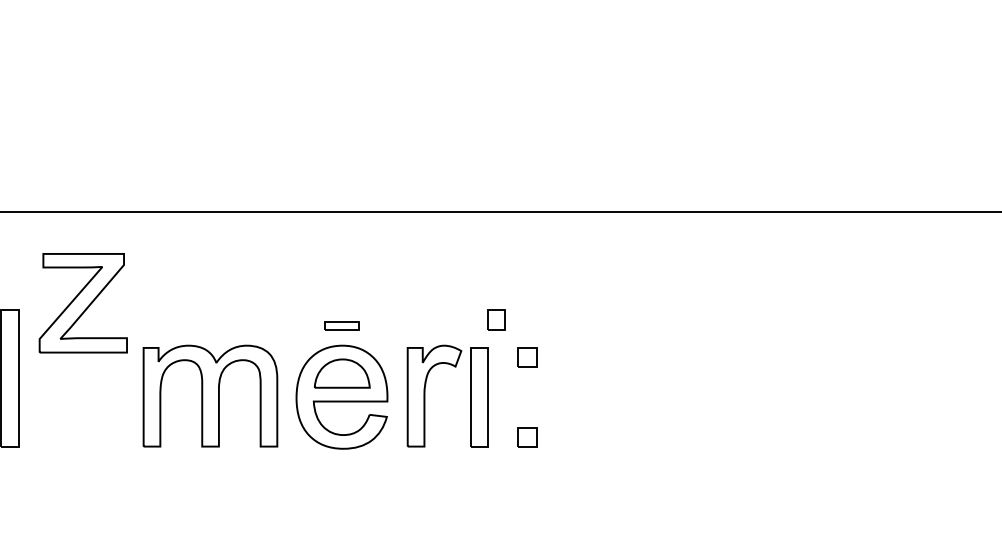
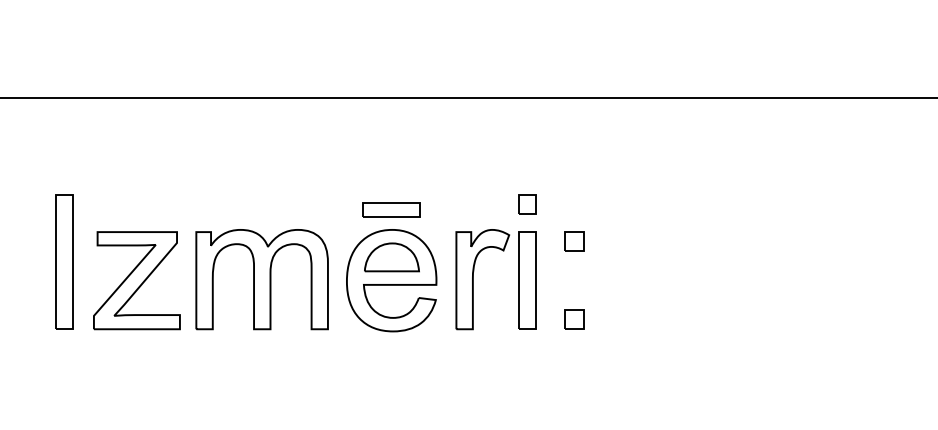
part: (82, 303) -> (136, 280), moved
part: (496, 319) -> (527, 204), moved
part: (341, 325) -> (391, 210), size x1.67

